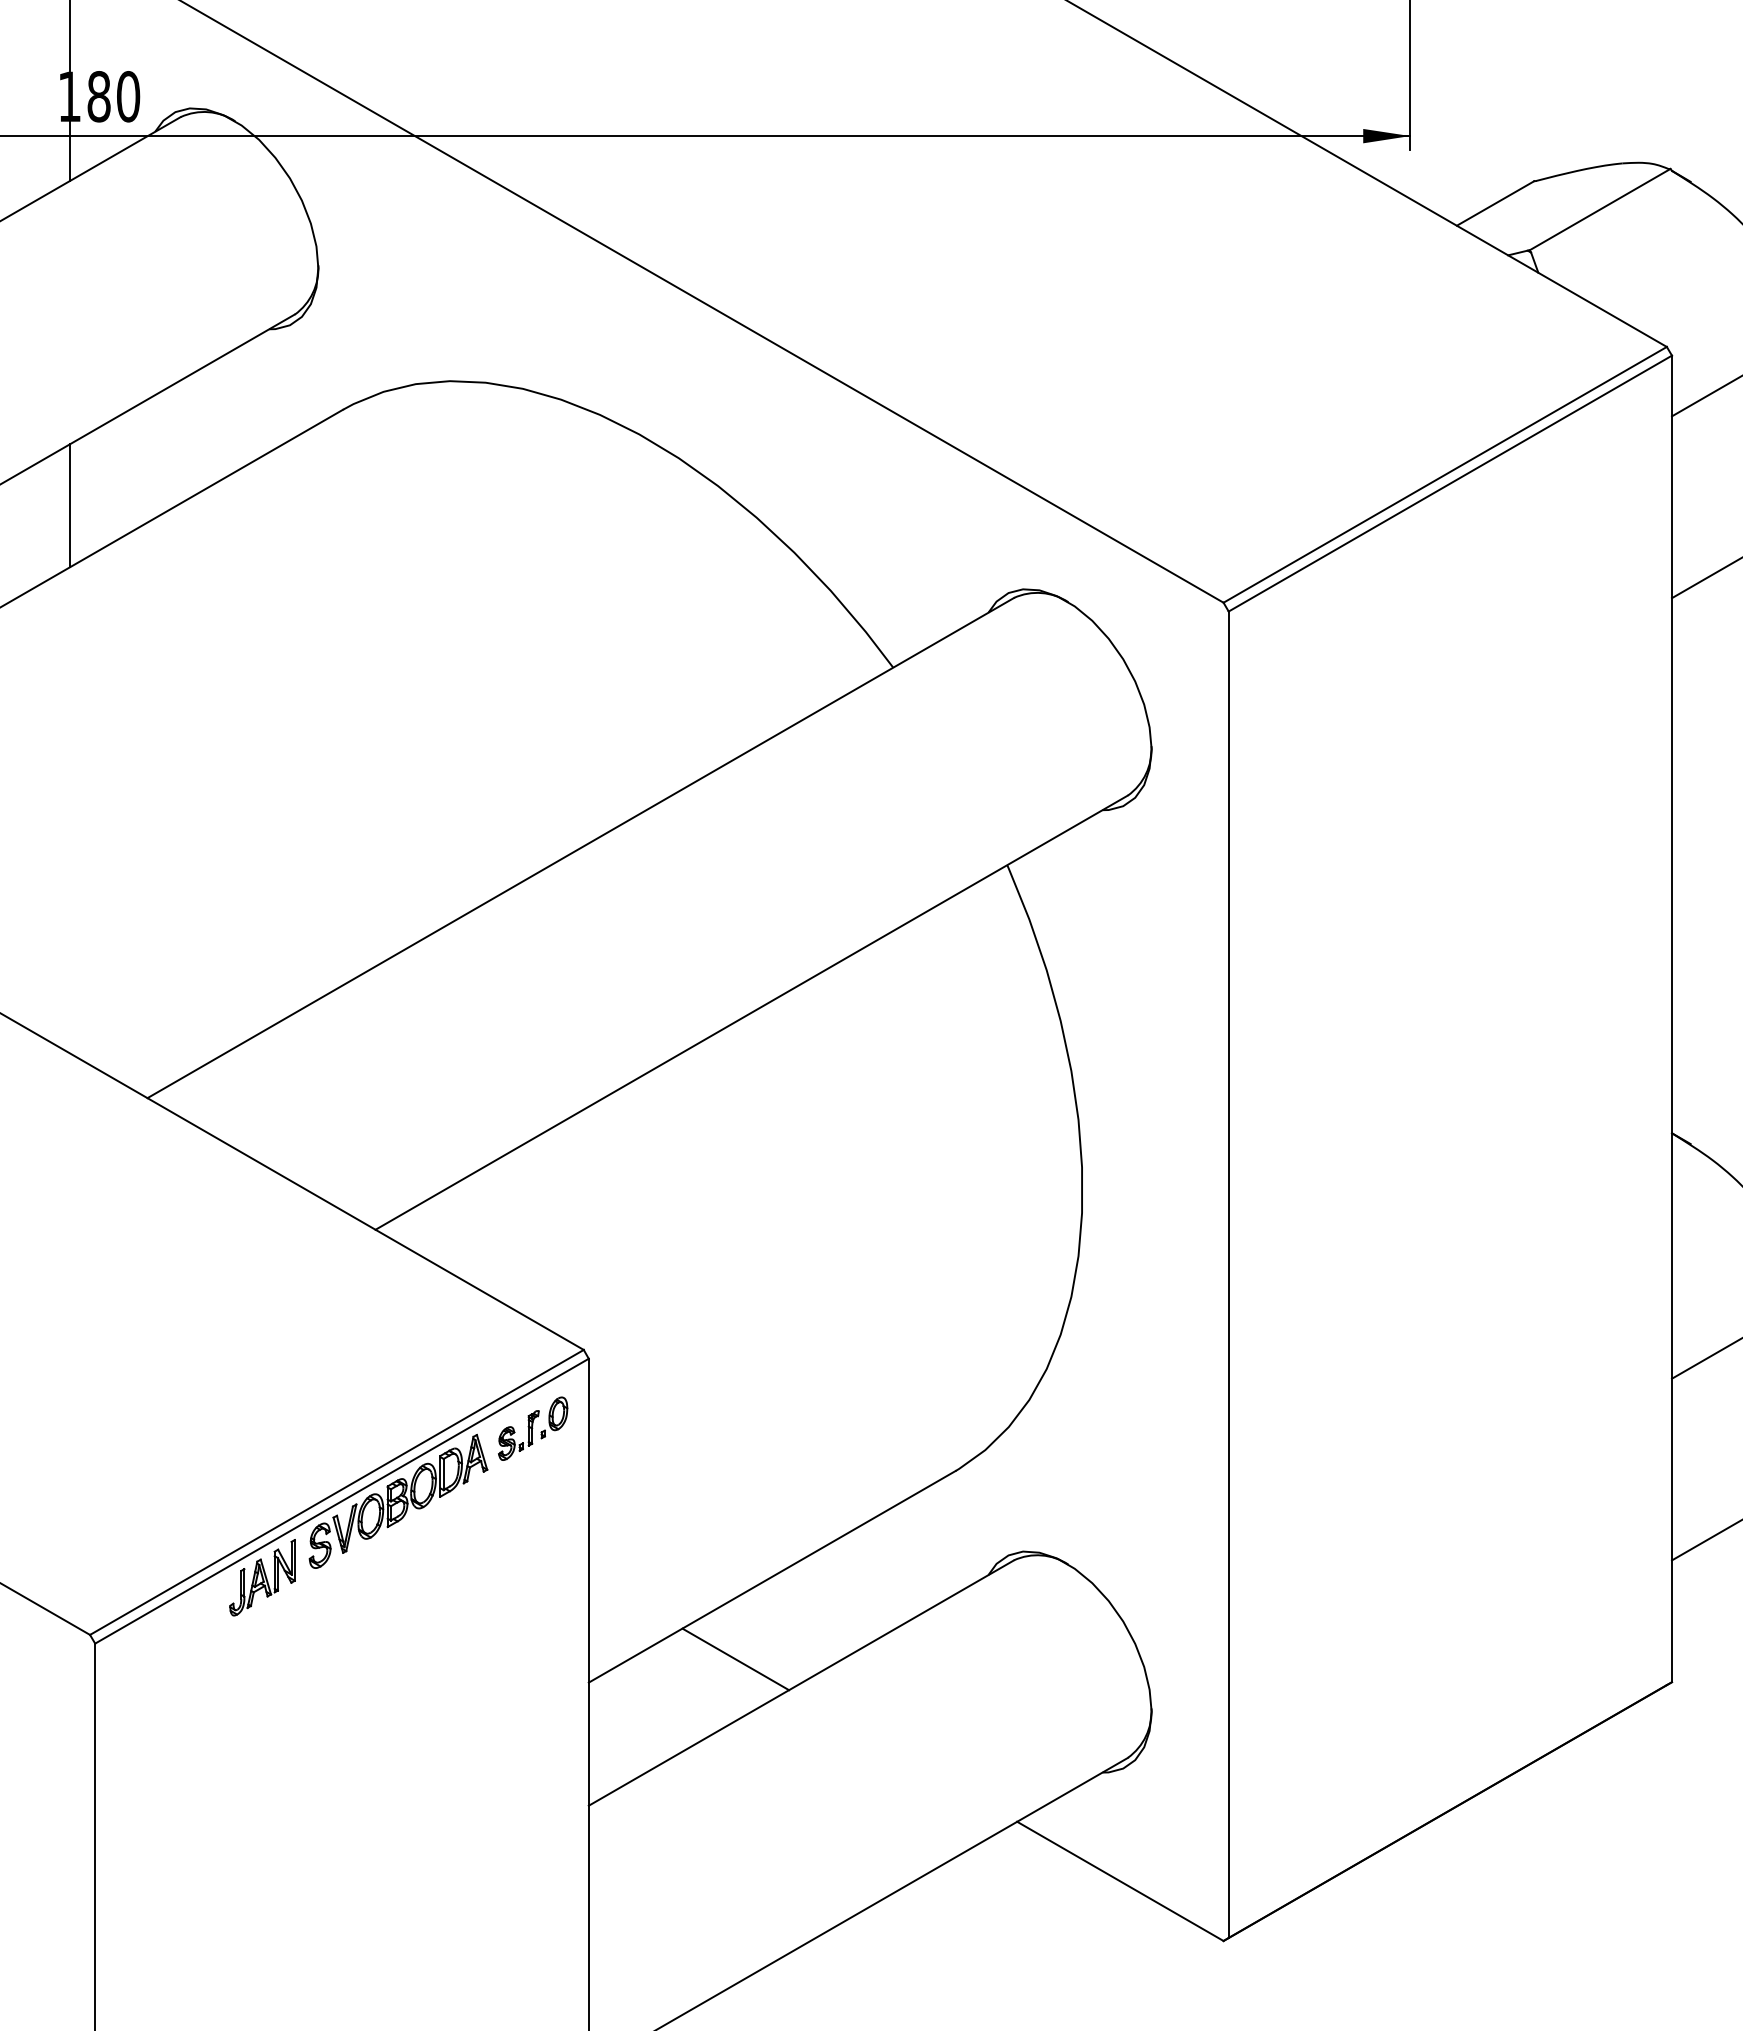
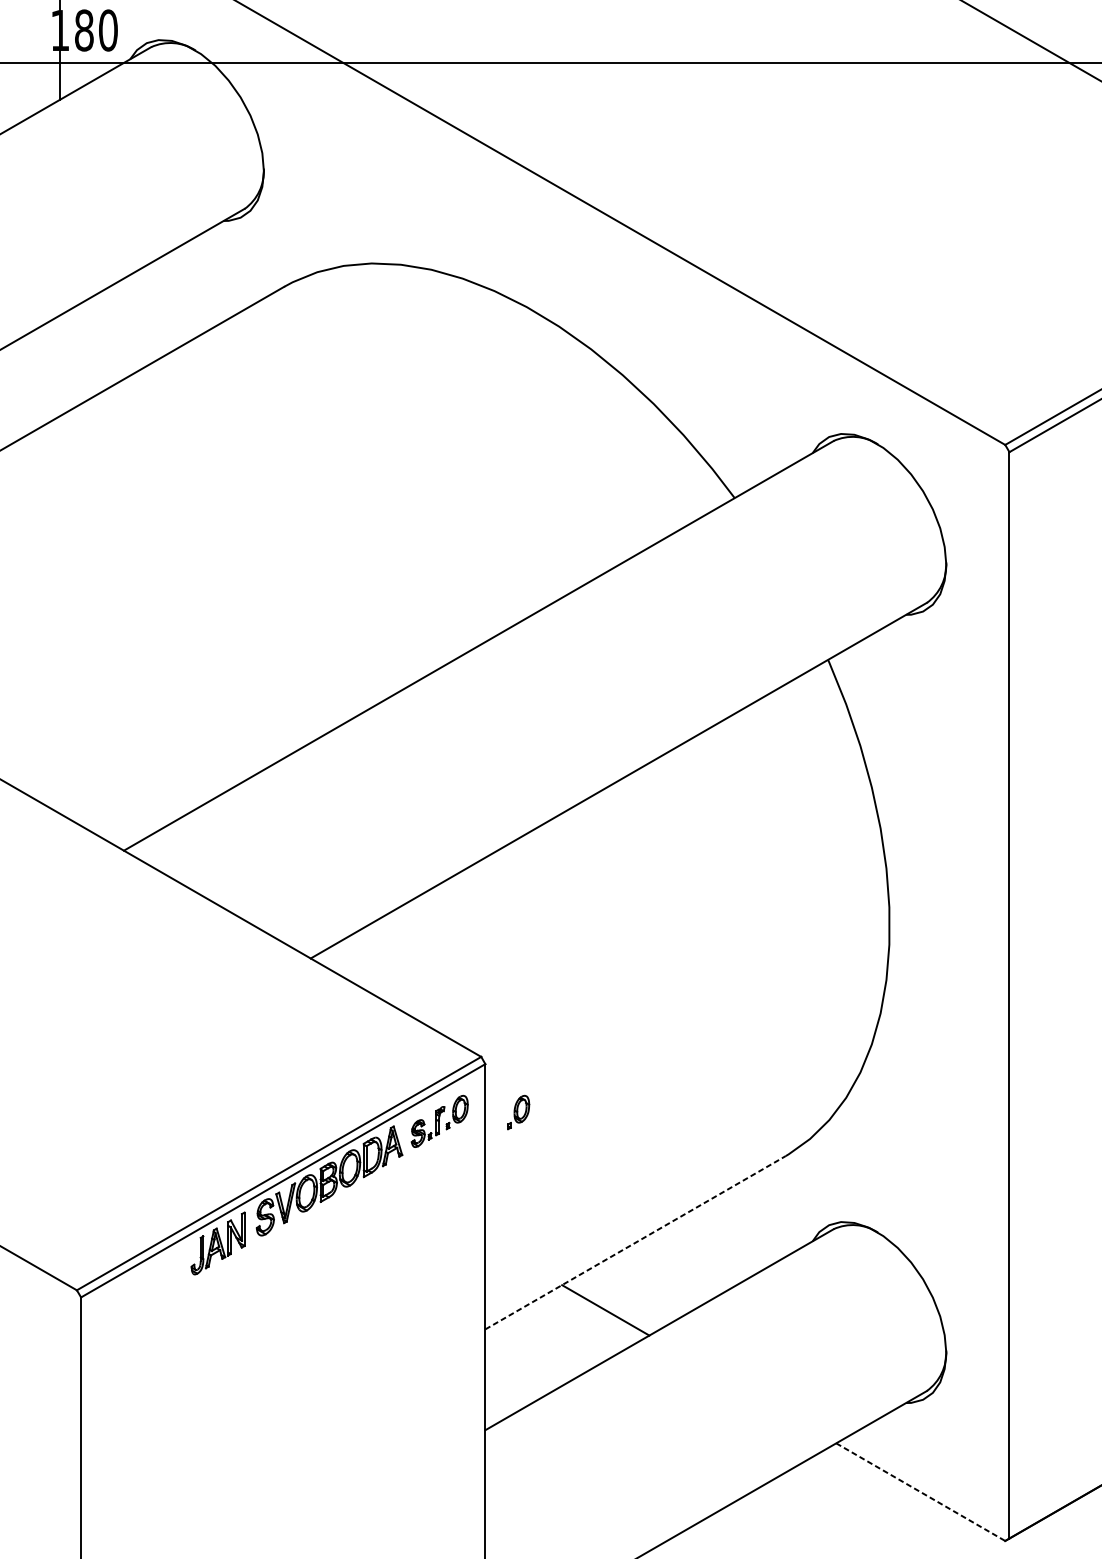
line: (69, 505) -> (60, 365), removed
part: (629, 1417) -> (518, 1112), added
line: (772, 1576) -> (635, 1242), solid -> dashed
line: (1120, 1881) -> (920, 1492), solid -> dashed

